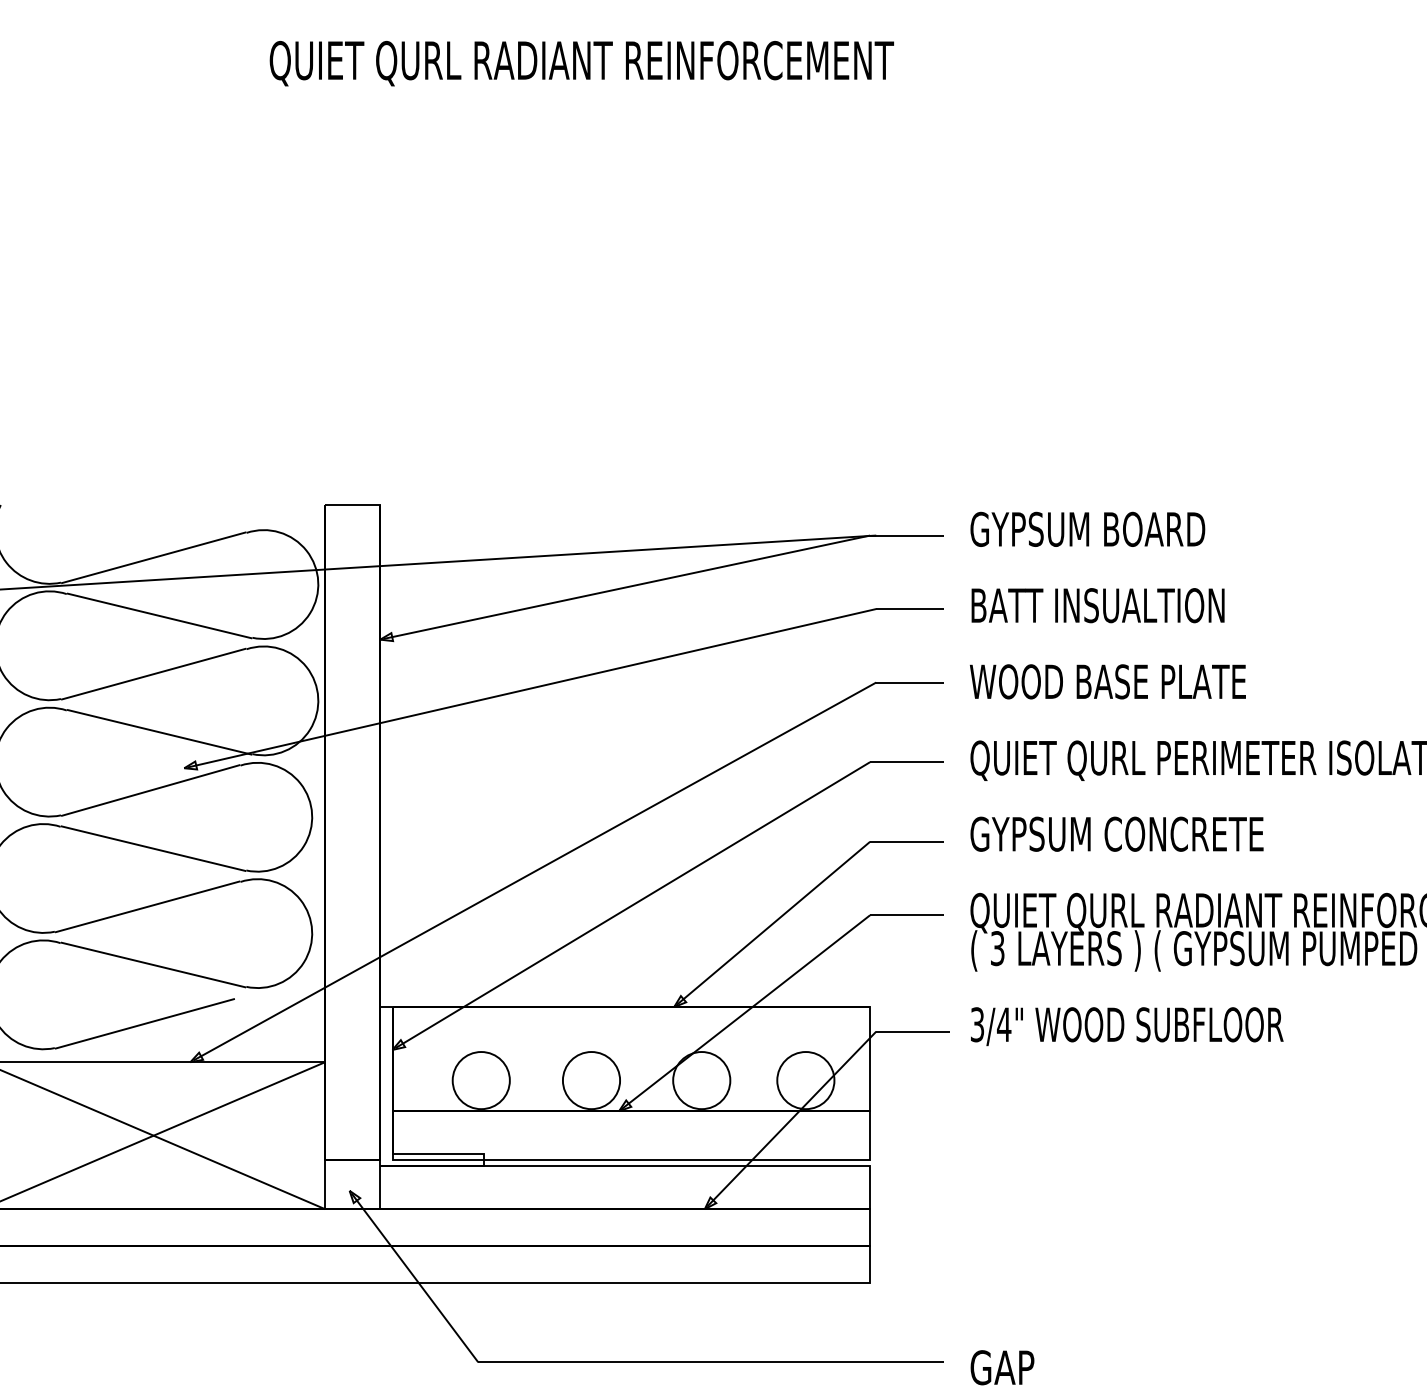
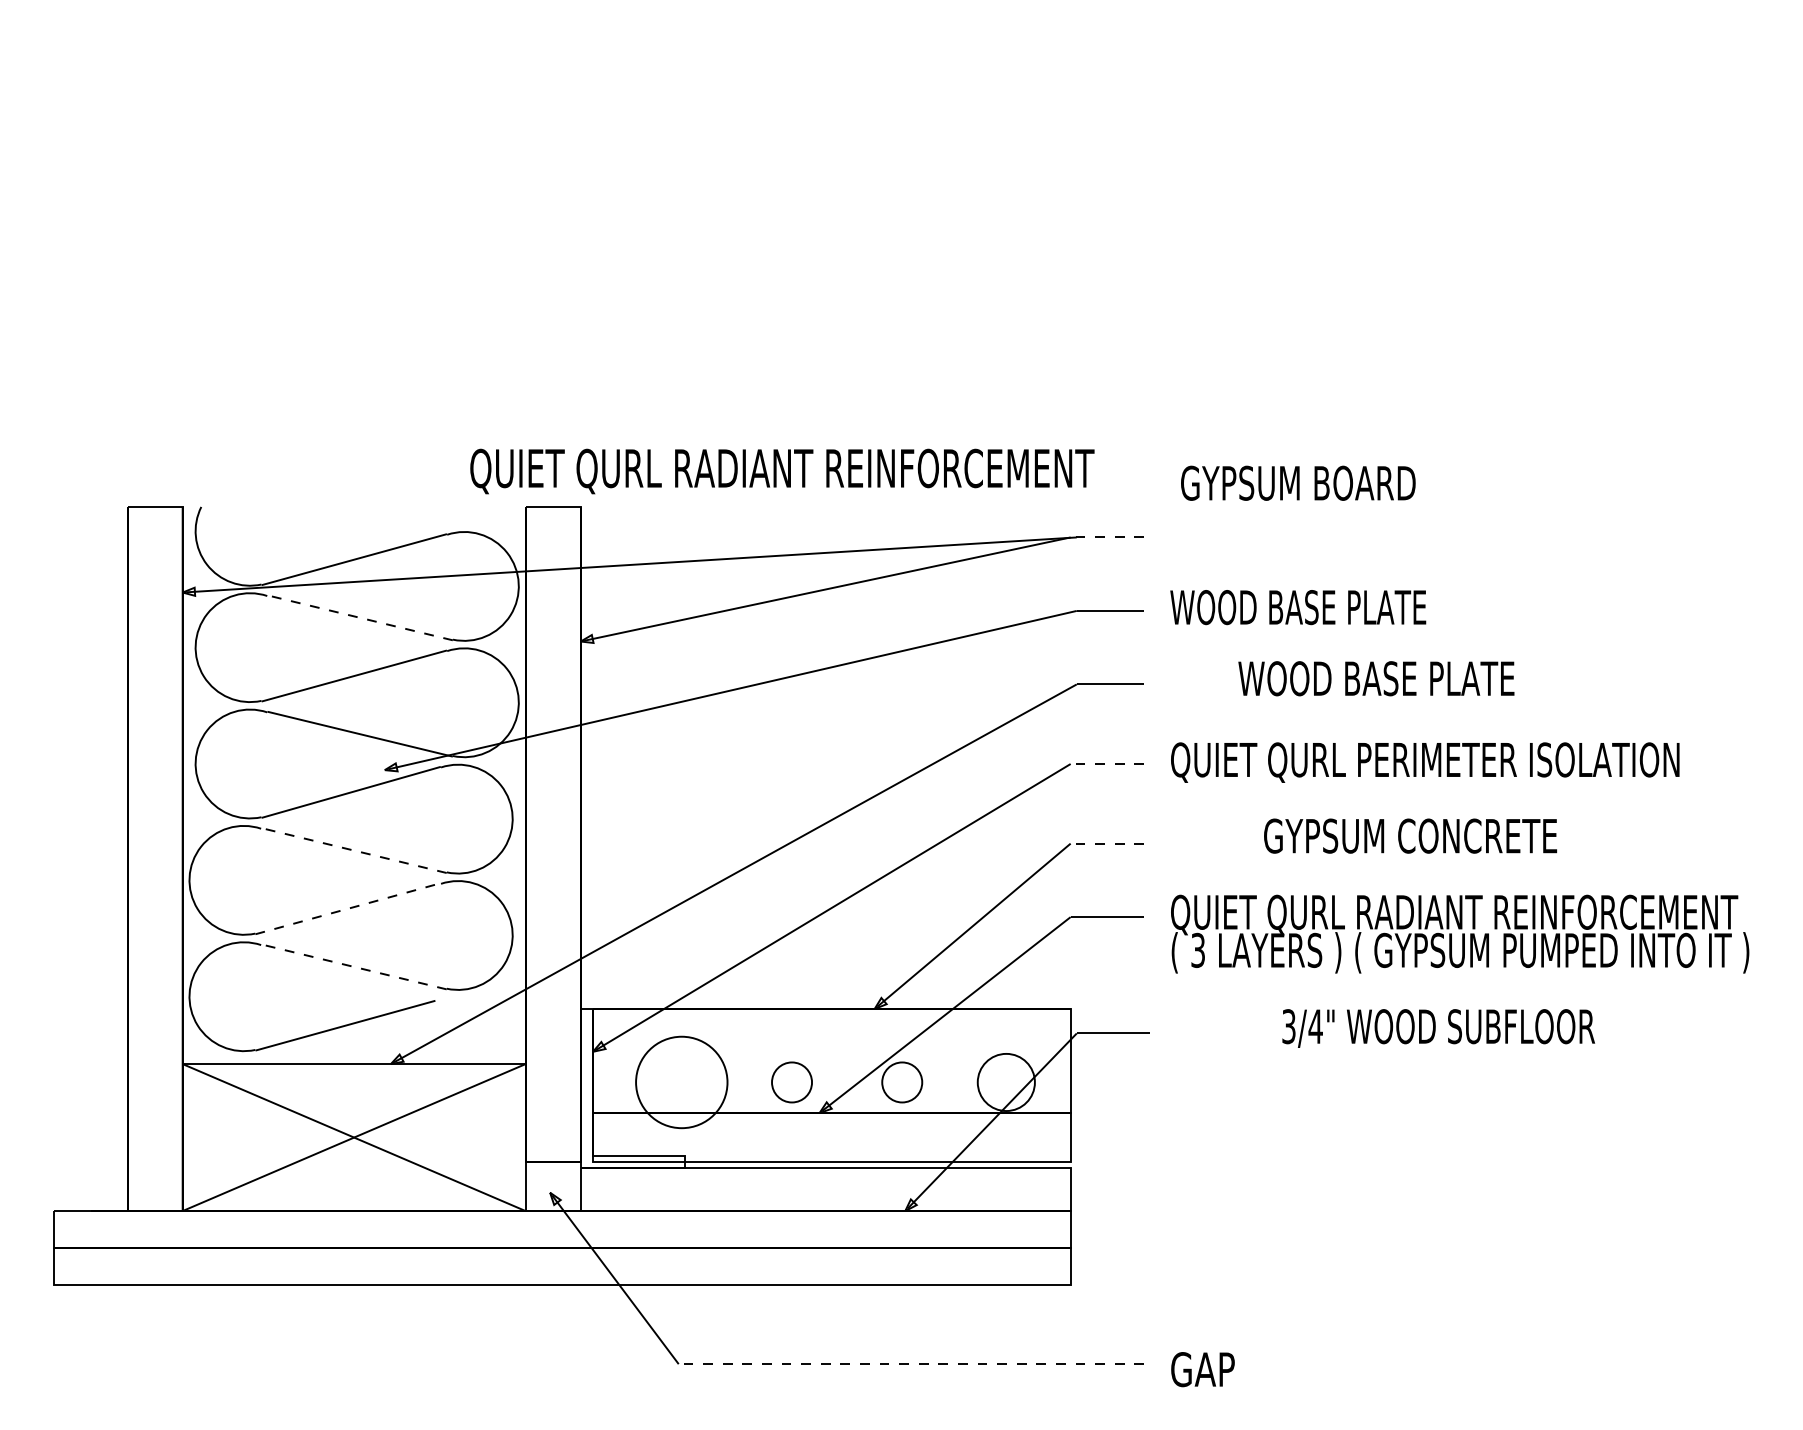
text: (582, 63) -> (782, 471), moved
text: (1088, 528) -> (1298, 482), moved
line: (907, 535) -> (1107, 537), solid -> dashed
text: (1098, 605) -> (1298, 607), BATT INSUALTION -> WOOD BASE PLATE
line: (159, 615) -> (359, 617), solid -> dashed
text: (1108, 681) -> (1376, 678), moved
line: (907, 762) -> (1107, 764), solid -> dashed
text: (1117, 833) -> (1410, 835), moved
line: (907, 841) -> (1107, 843), solid -> dashed
line: (153, 848) -> (353, 850), solid -> dashed
line: (148, 906) -> (348, 908), solid -> dashed
line: (153, 964) -> (353, 966), solid -> dashed
text: (1127, 1026) -> (1438, 1028), moved
circle: (481, 1080) -> (681, 1082), size x1.6
circle: (591, 1080) -> (791, 1082), size x0.7
circle: (701, 1080) -> (901, 1082), size x0.7
line: (711, 1362) -> (911, 1364), solid -> dashed

